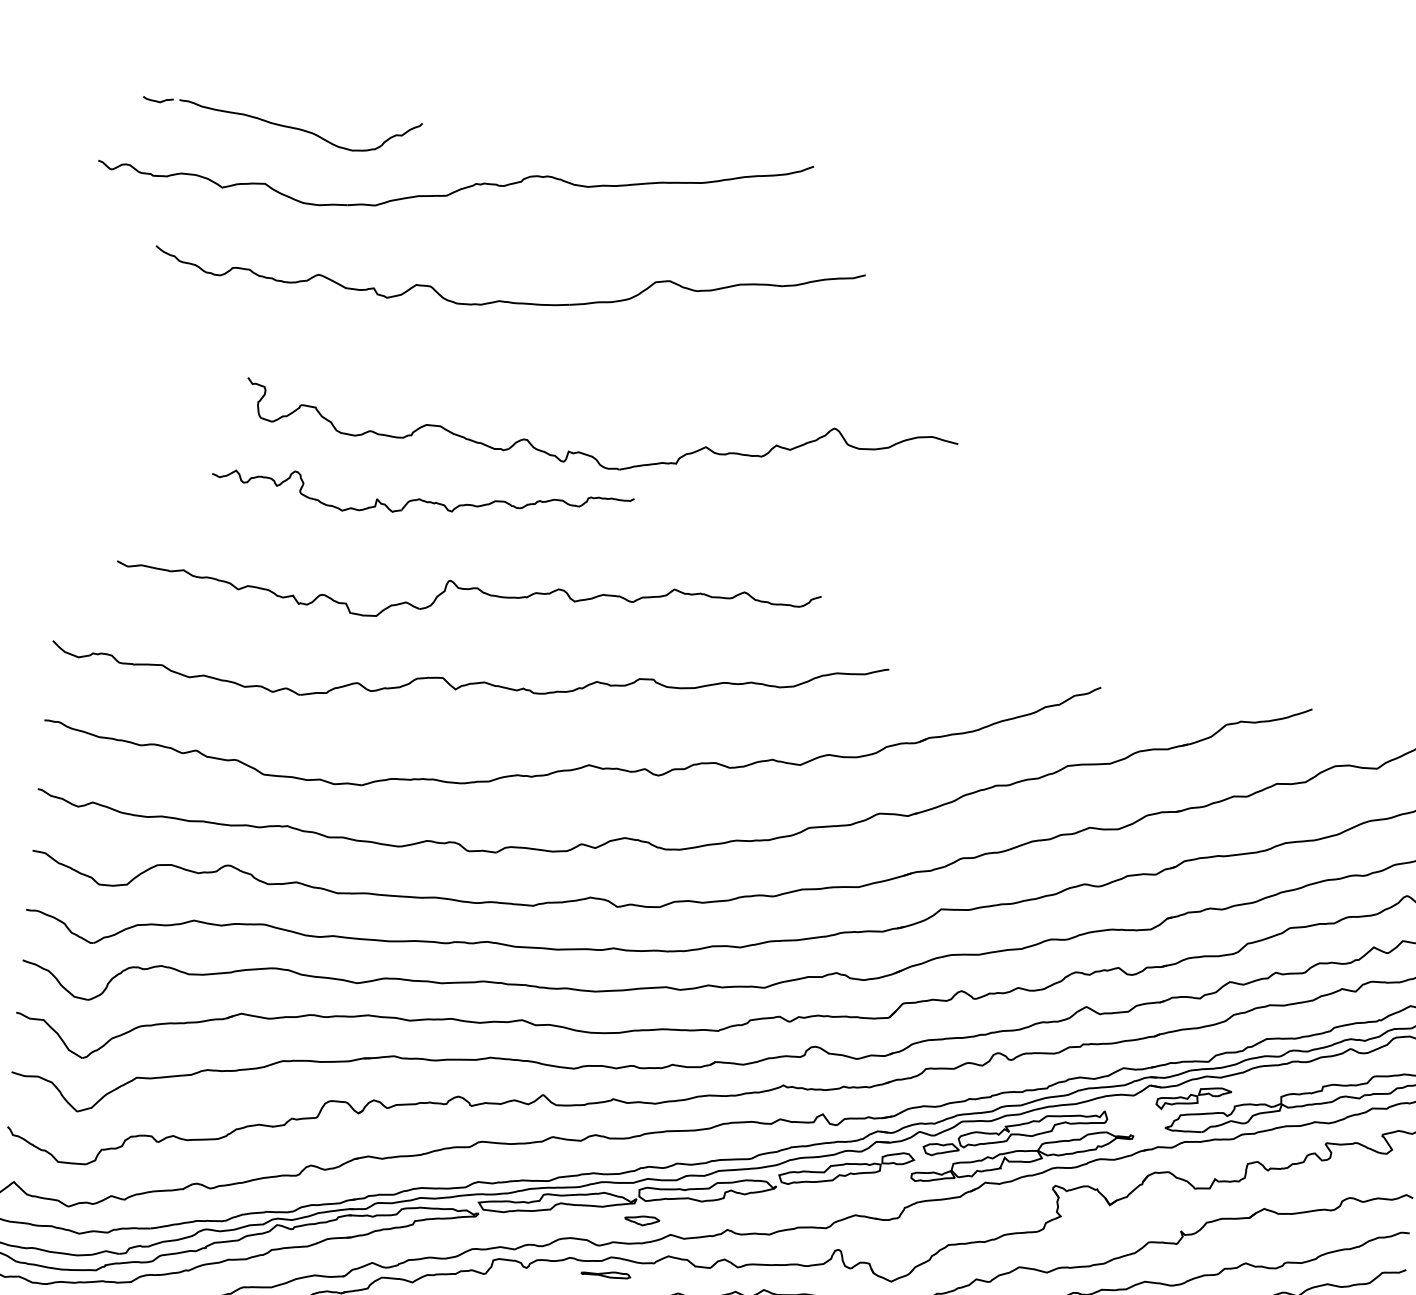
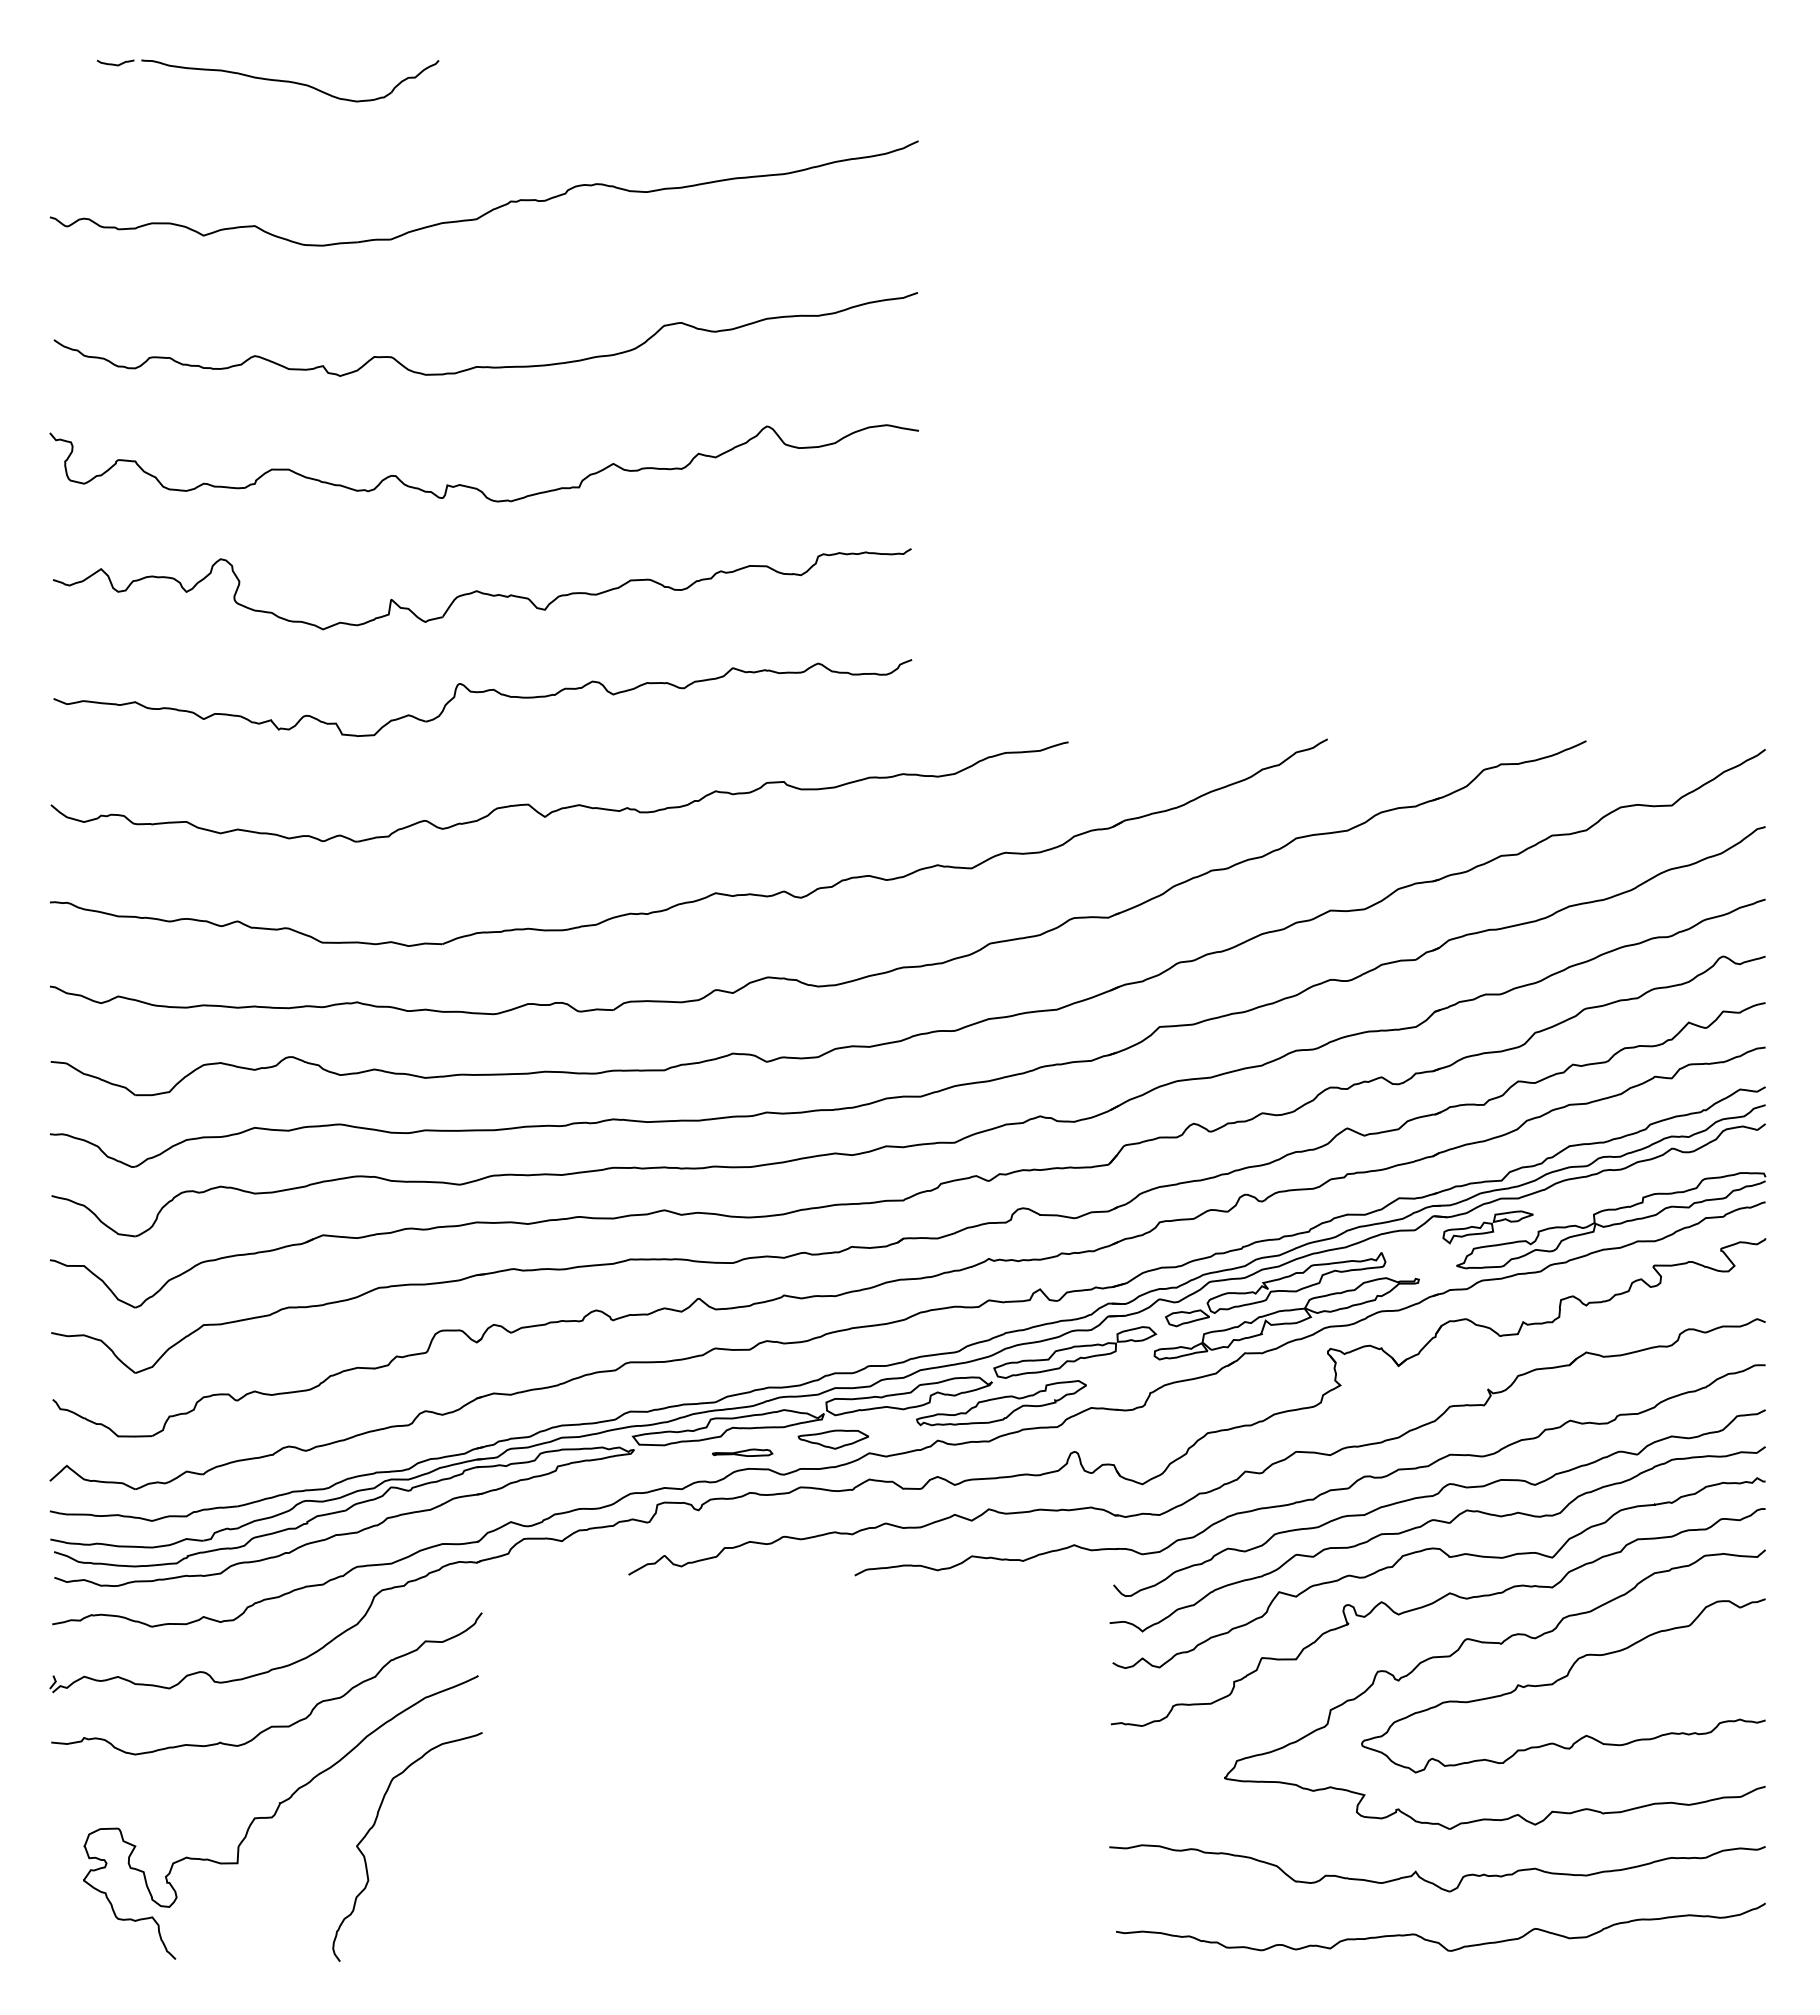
part: (281, 126) -> (267, 80), moved
part: (506, 301) -> (485, 366), moved
part: (592, 455) -> (476, 487), moved
part: (421, 498) -> (481, 589), size x1.67
part: (467, 593) -> (482, 697), moved
part: (782, 1204) -> (1001, 1403), added
part: (642, 1220) -> (833, 1439), size x1.67
part: (605, 1274) -> (742, 1452), moved

